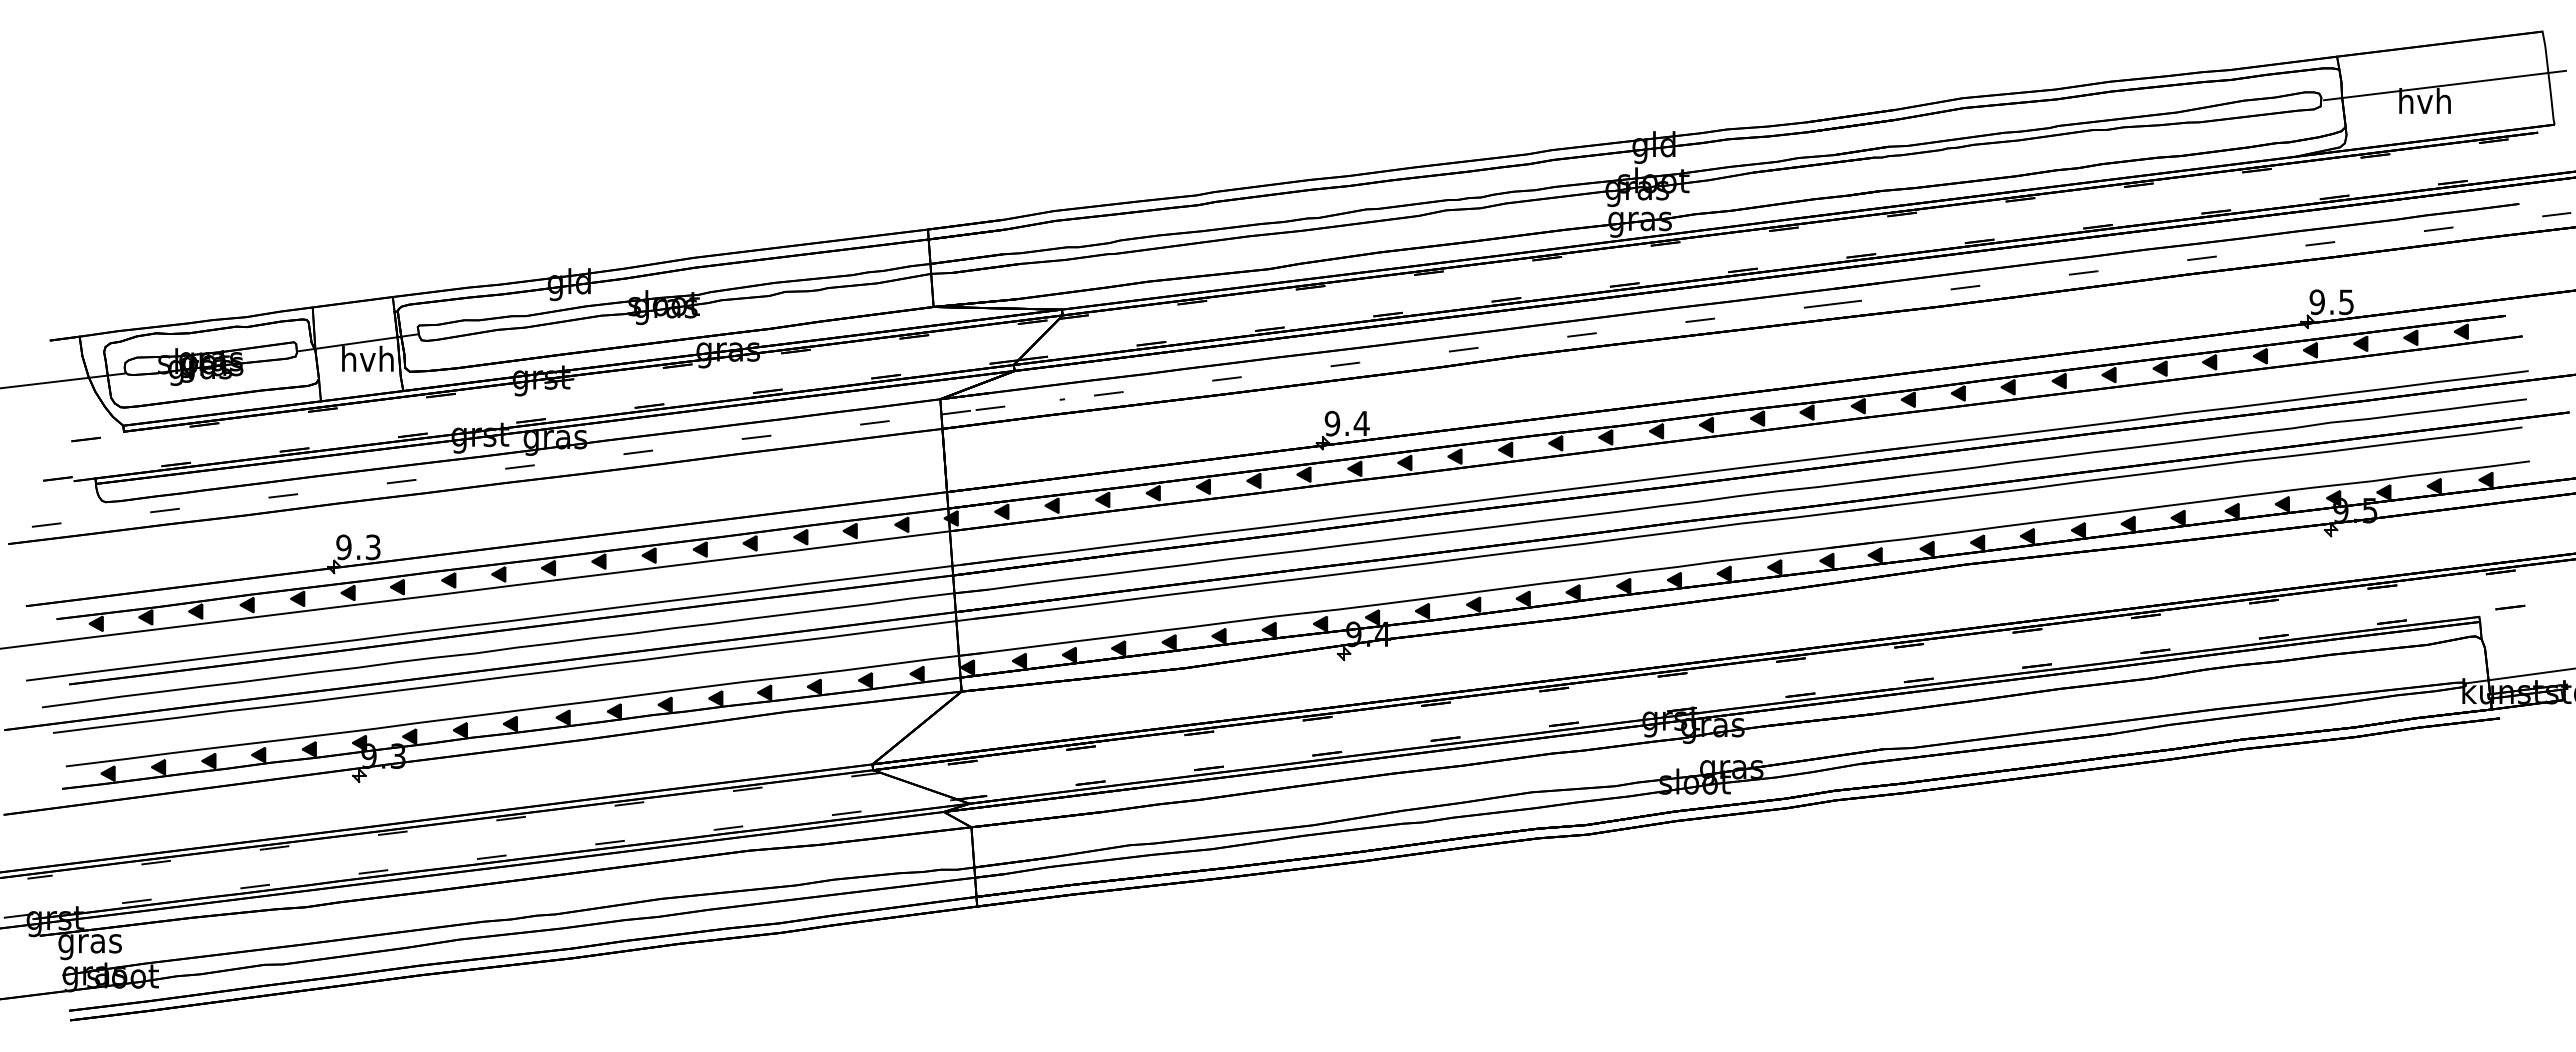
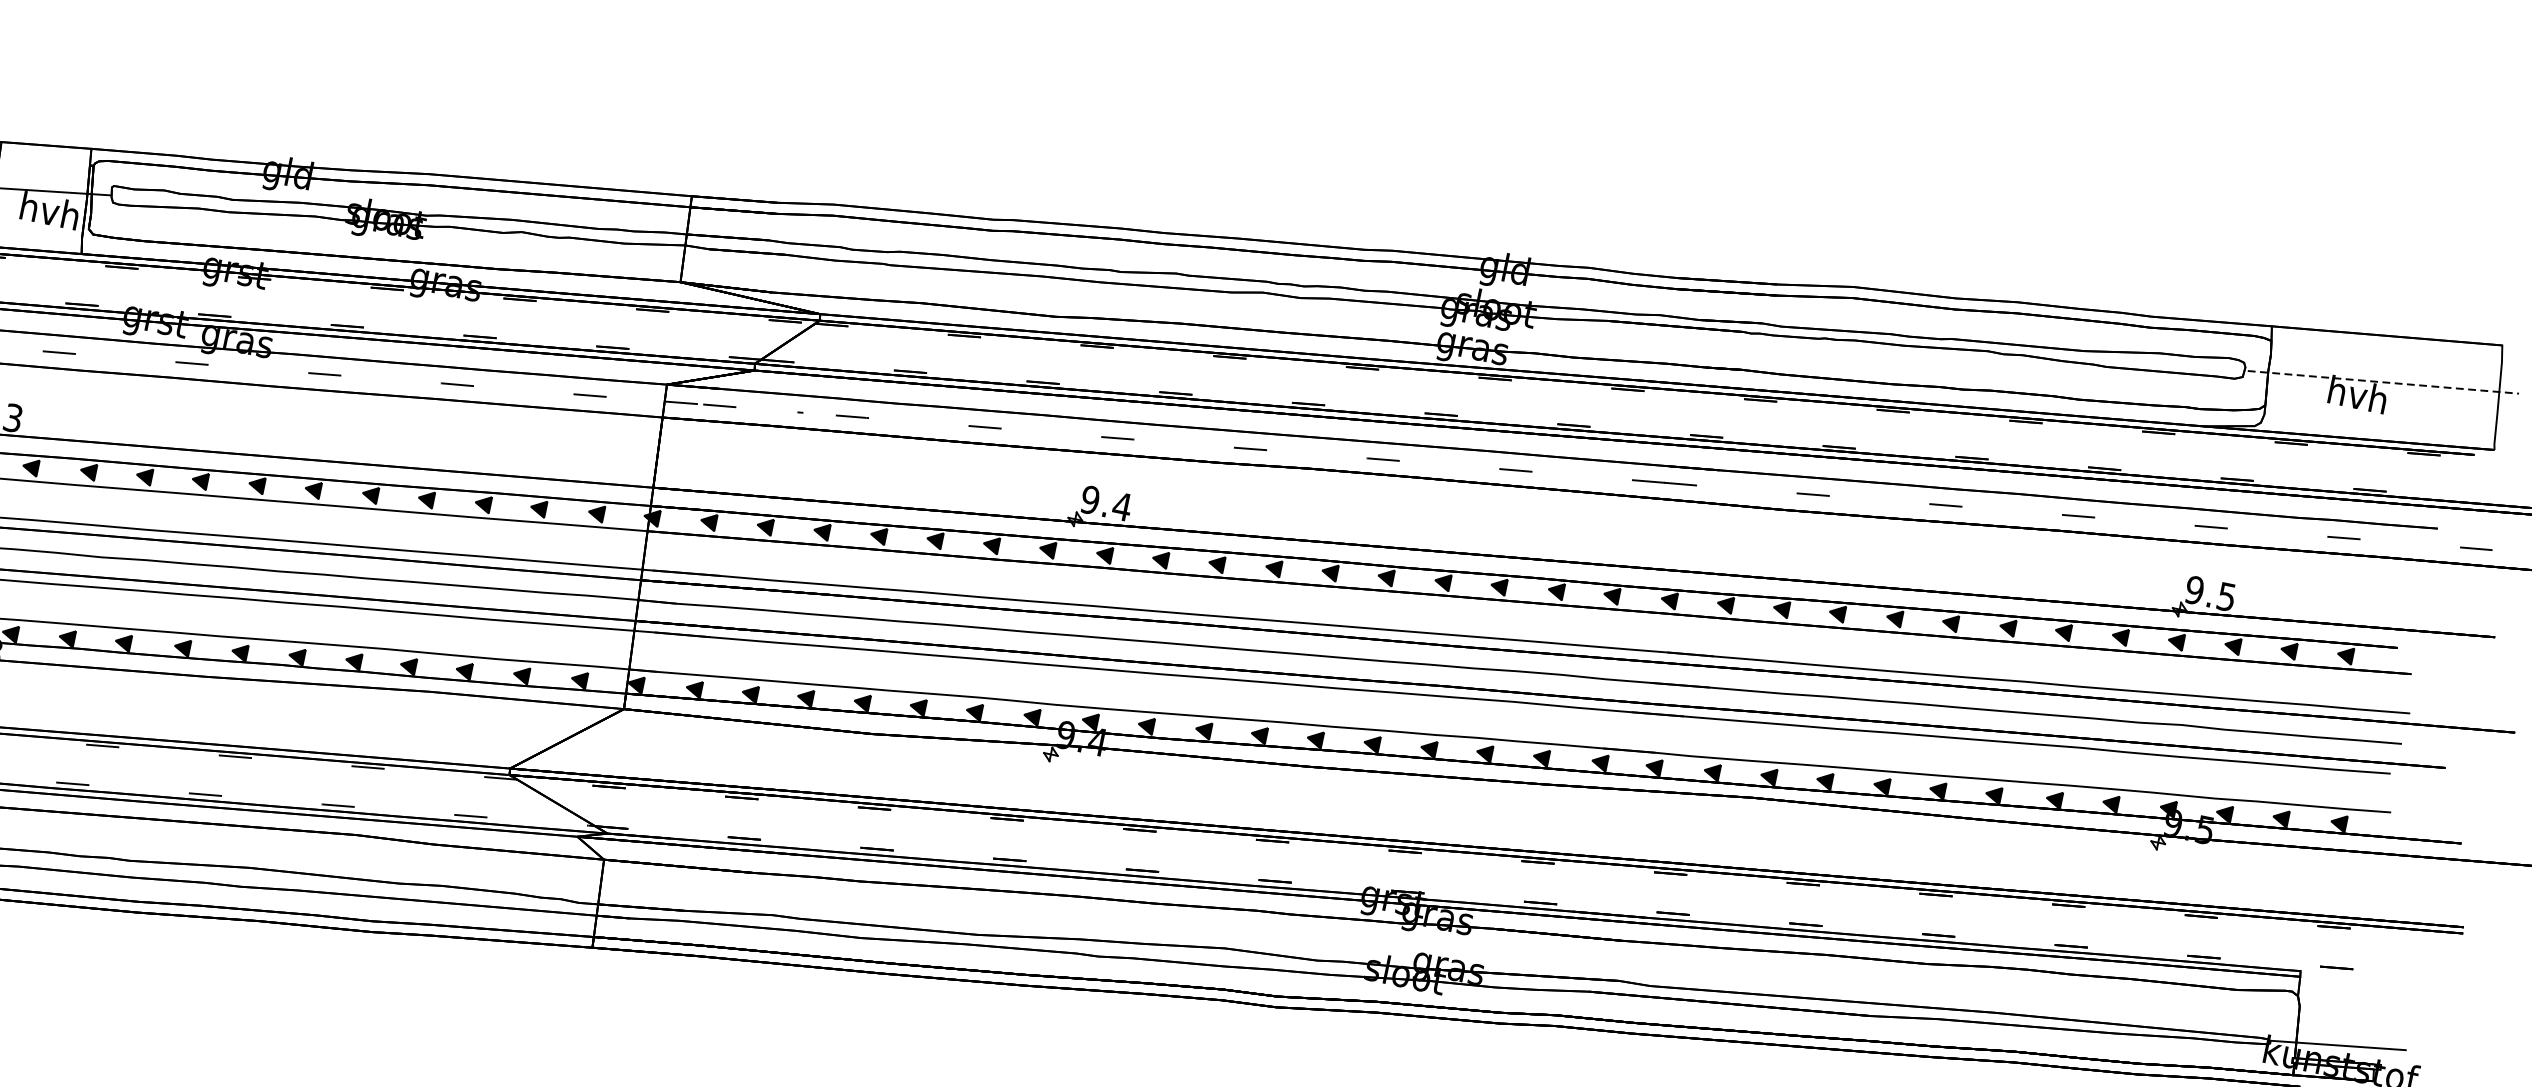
line: (2445, 85) -> (2383, 382), solid -> dashed

